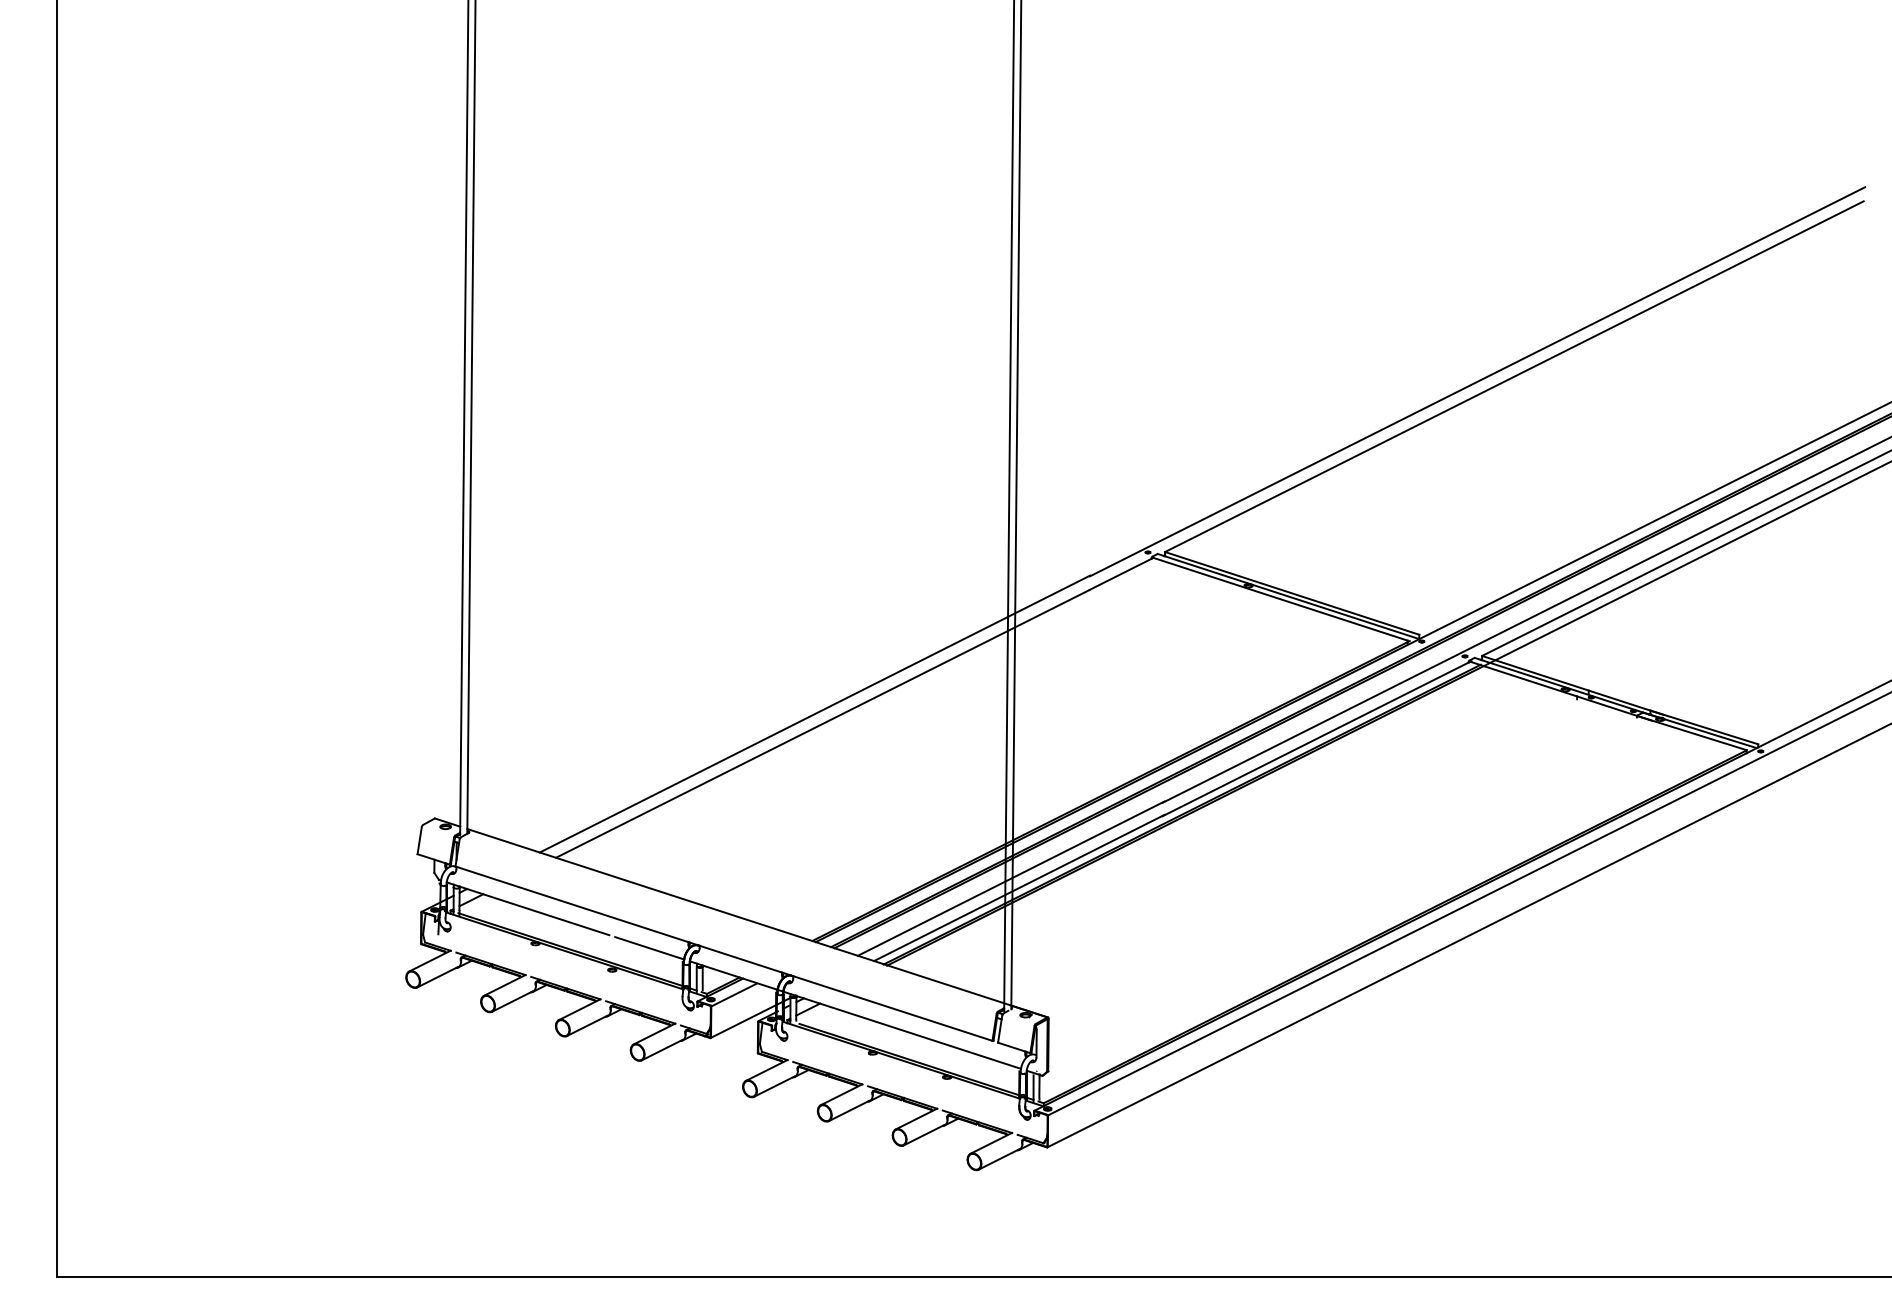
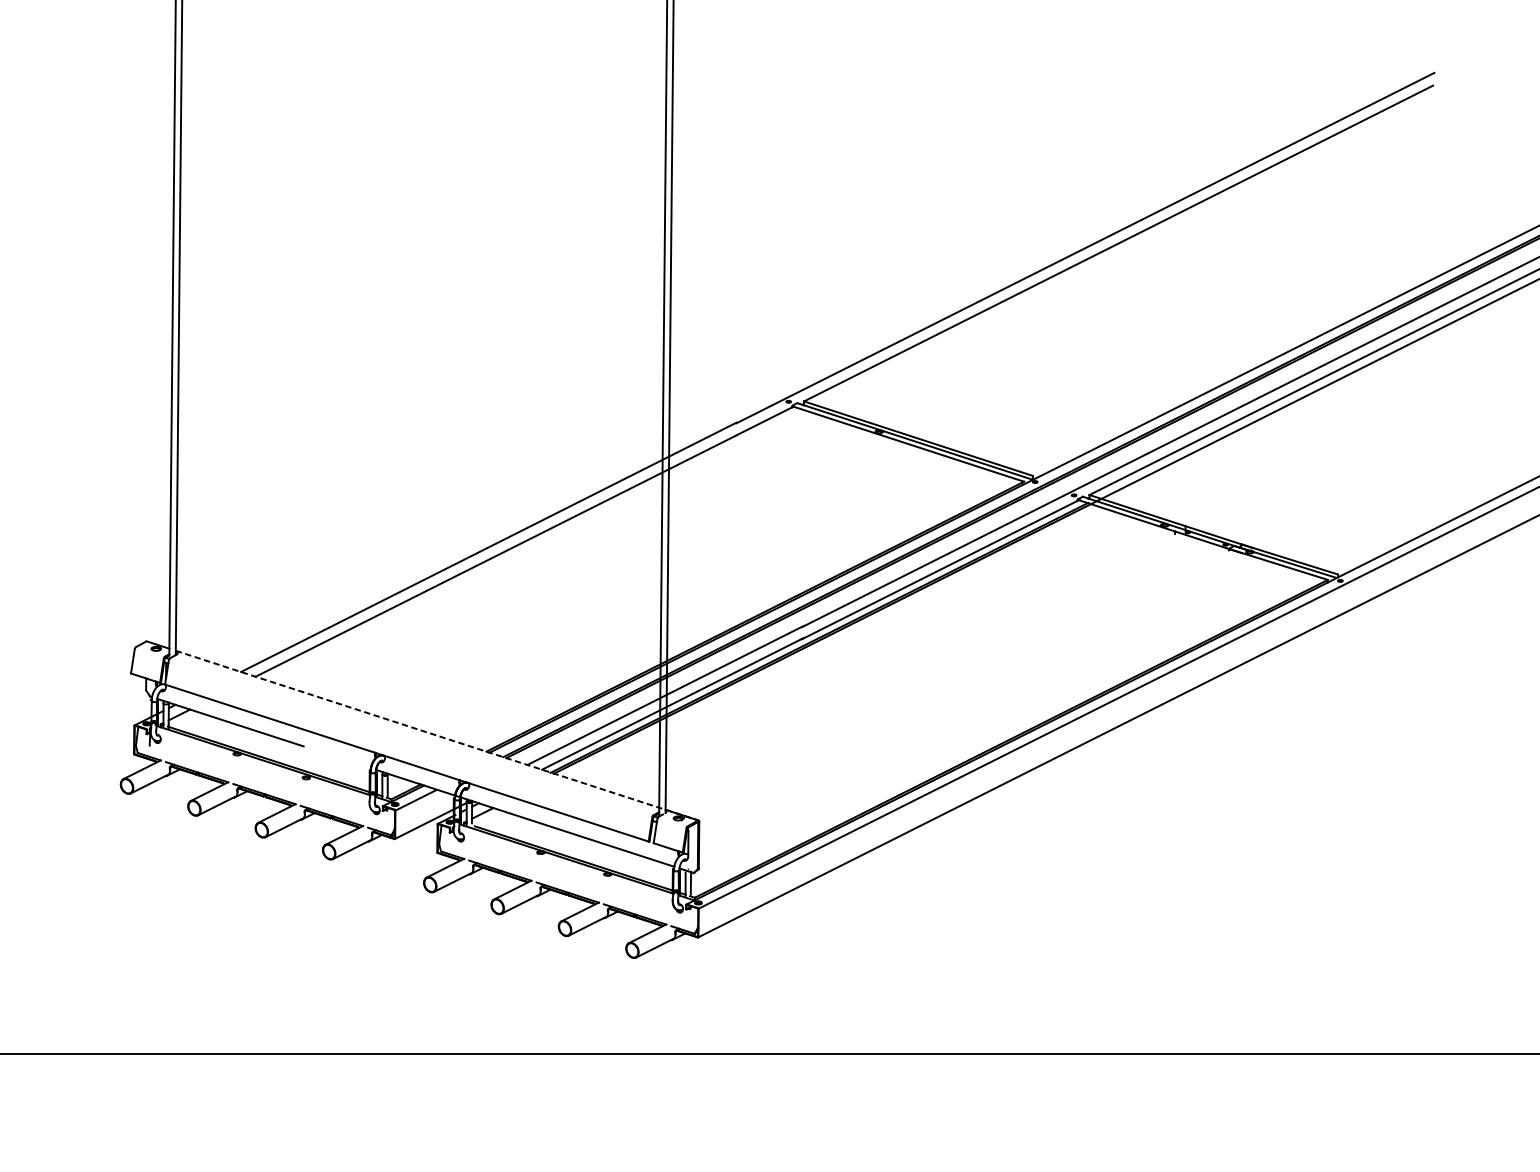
line: (758, 923) -> (437, 735), solid -> dashed
line: (649, 948) -> (339, 758), removed

